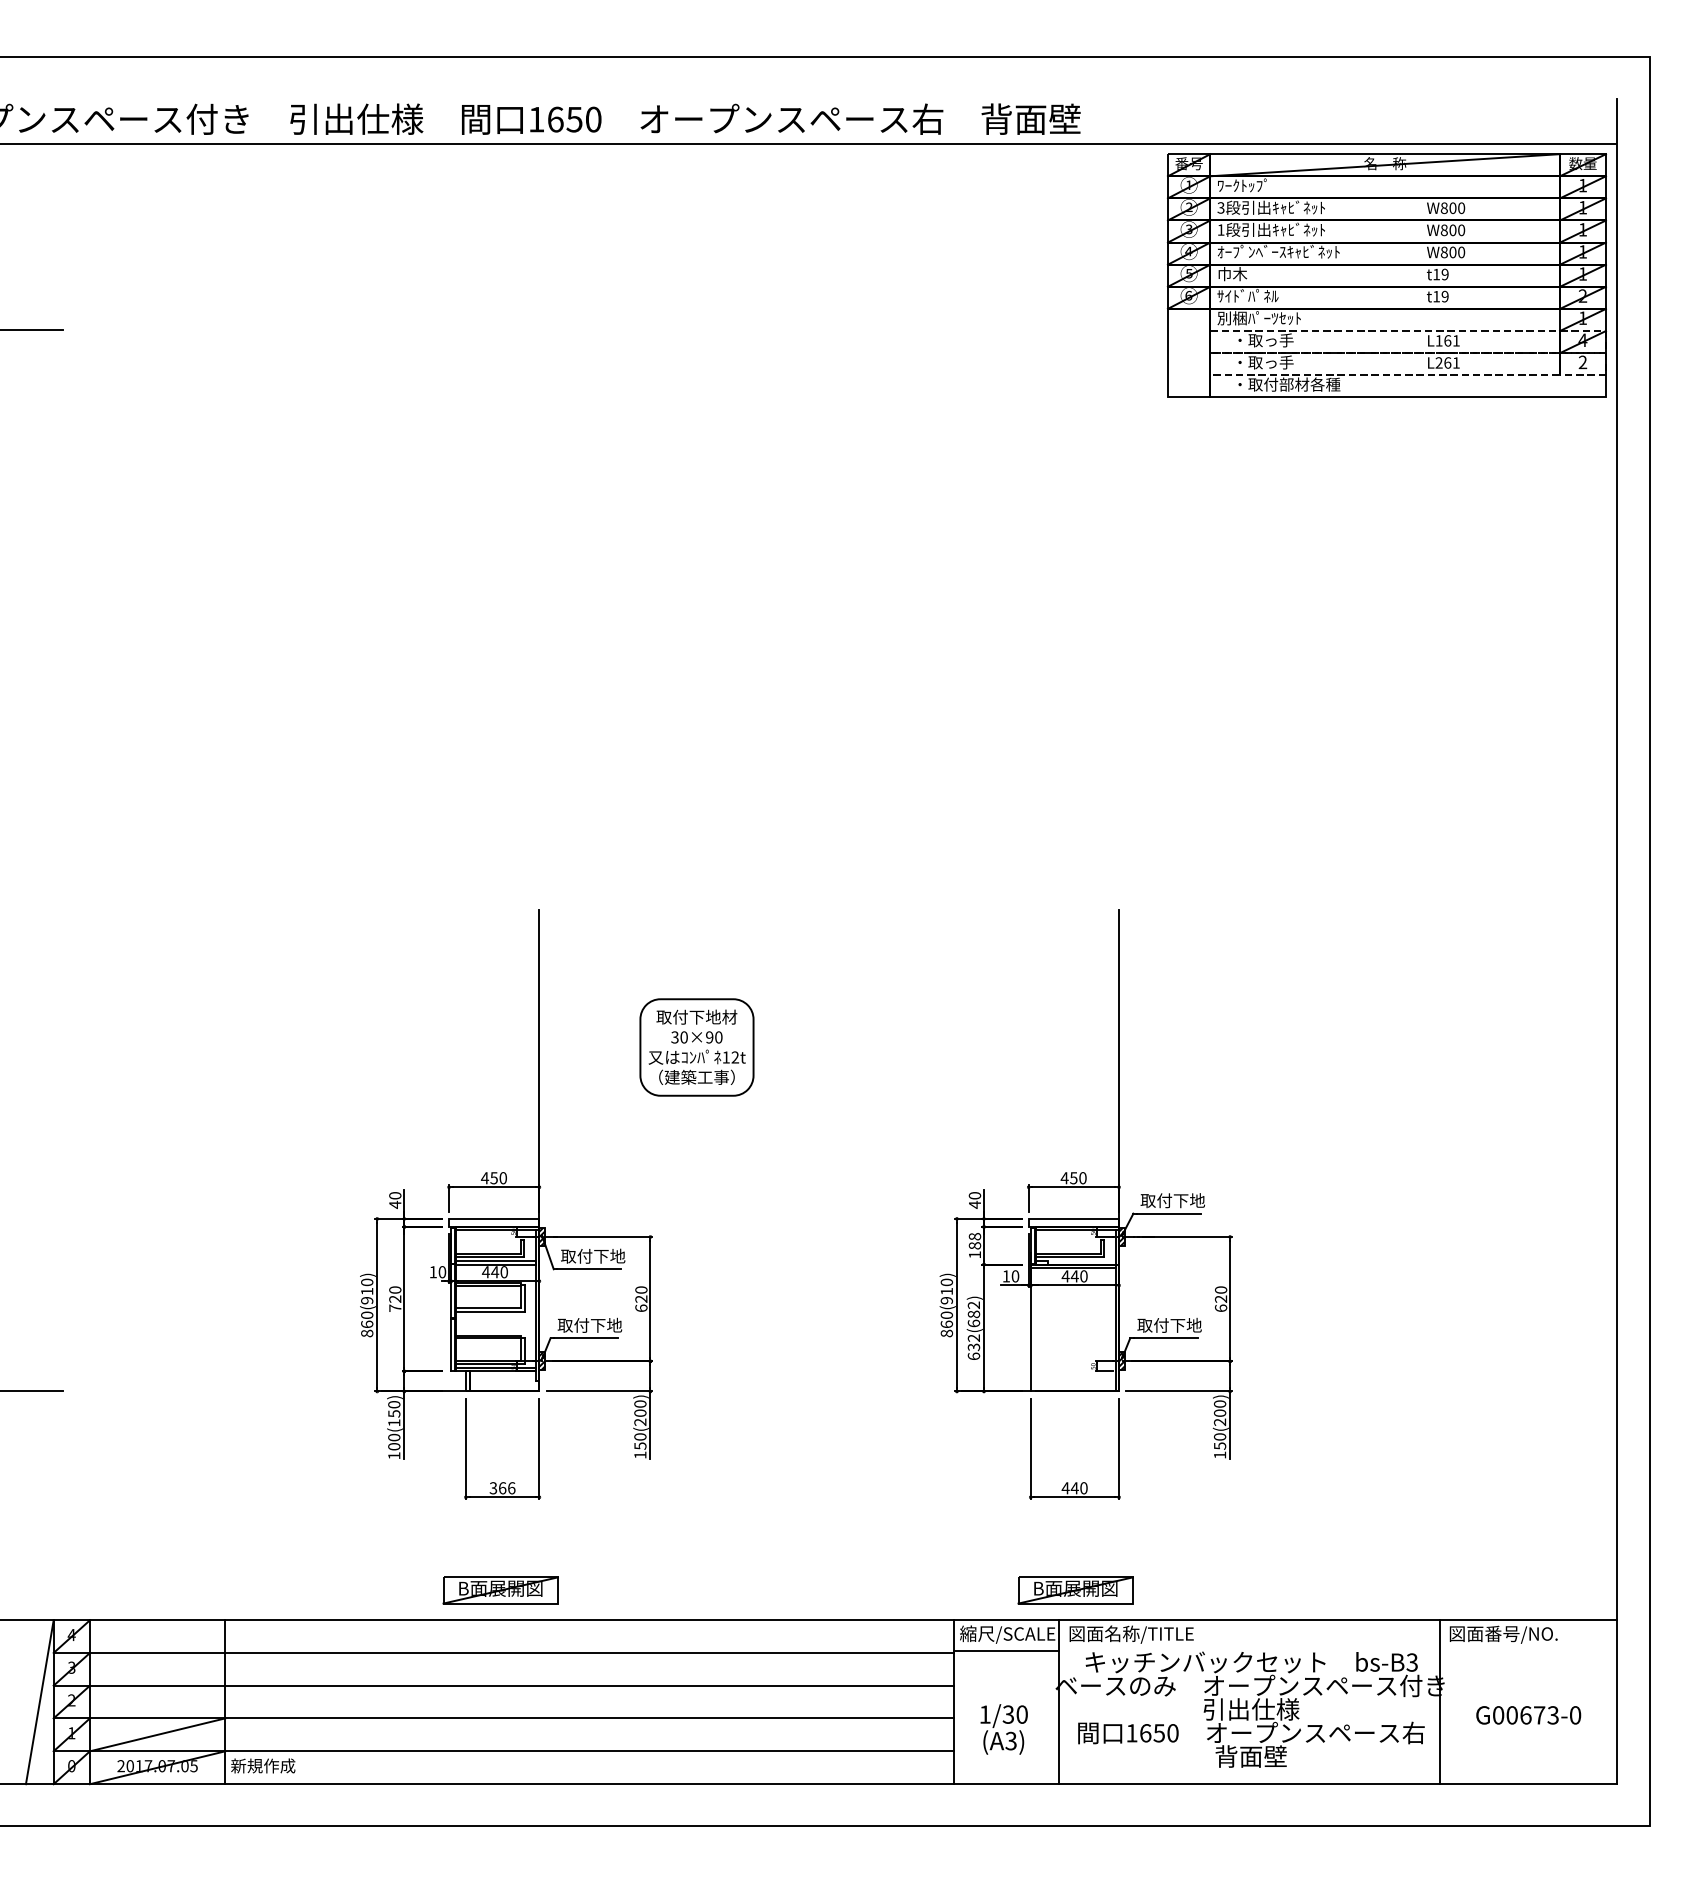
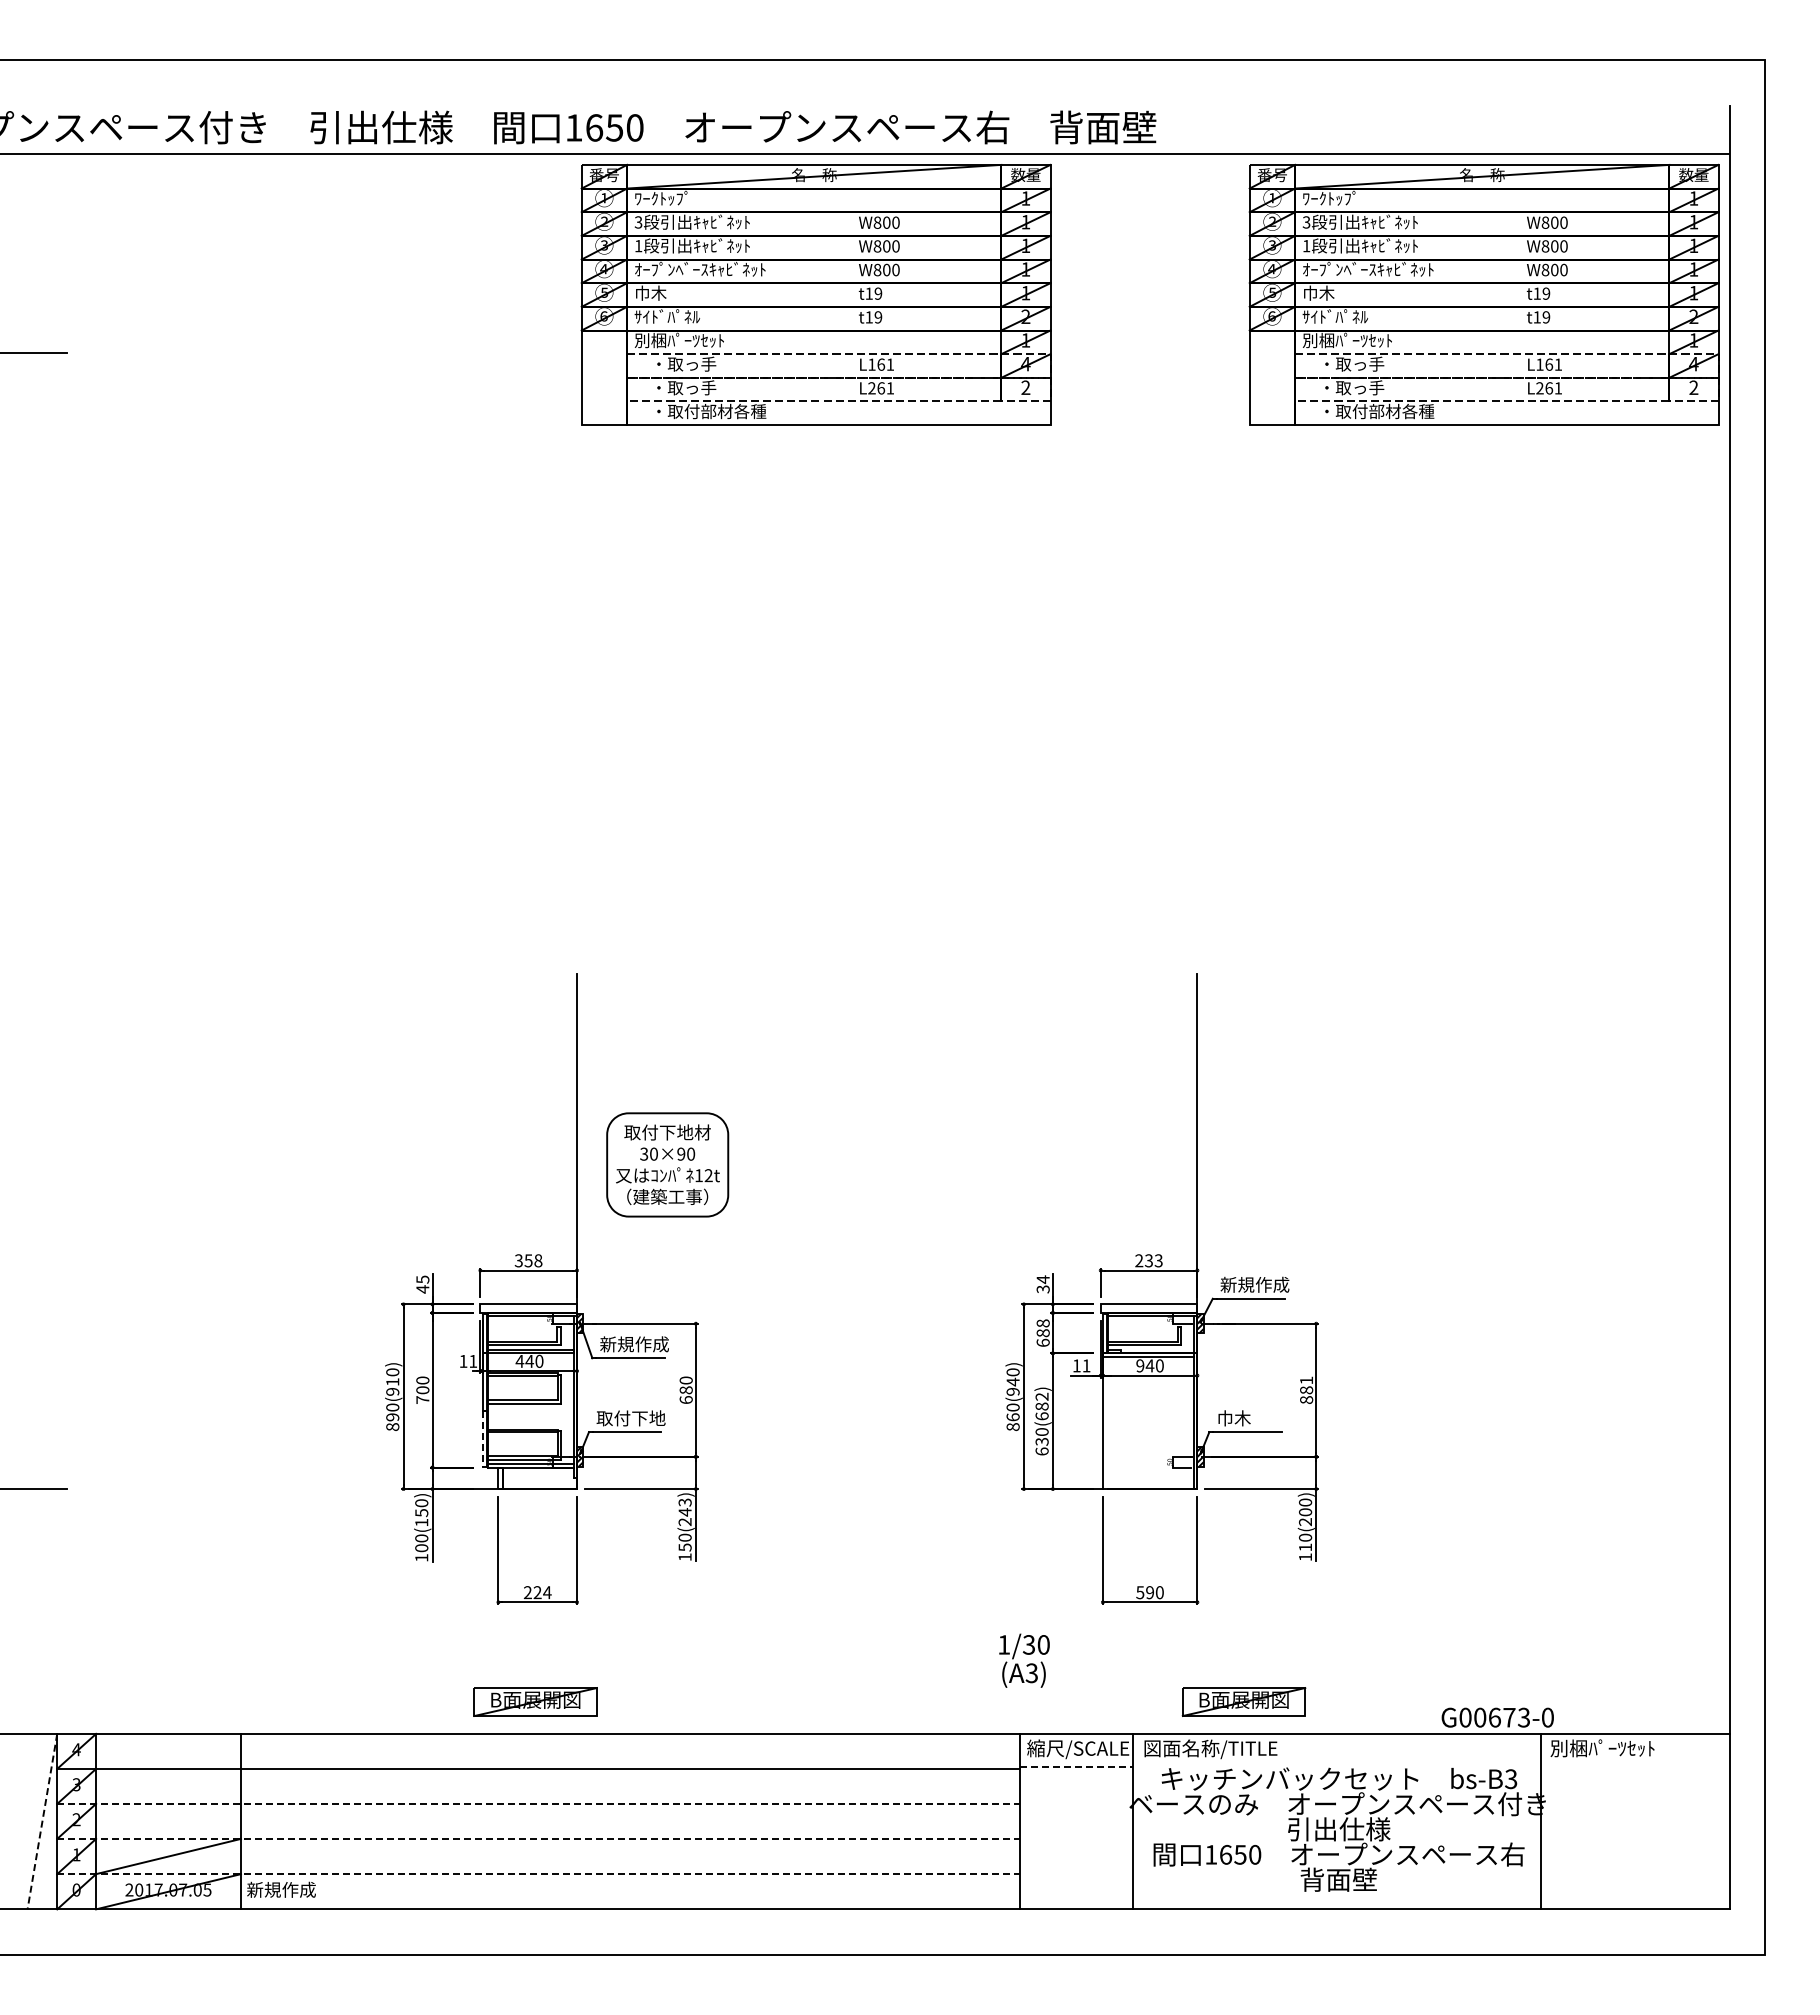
part: (762, 275) -> (815, 294), added
part: (696, 1047) -> (667, 1164), moved
text: (494, 1177) -> (528, 1260), 450 -> 358
text: (1073, 1177) -> (1148, 1260), 450 -> 233
text: (394, 1195) -> (422, 1279), 40 -> 45
text: (974, 1200) -> (1042, 1284), 40 -> 34
text: (1172, 1200) -> (1254, 1284), 取付下地 -> 新規作成
text: (974, 1254) -> (1042, 1342), 188 -> 688
text: (593, 1256) -> (634, 1344), 取付下地 -> 新規作成
text: (442, 1271) -> (473, 1360), 10 -> 11
text: (1015, 1276) -> (1086, 1365), 10 -> 11
text: (1064, 1276) -> (1139, 1365), 440 -> 940
text: (946, 1290) -> (1012, 1381), 860(910) -> 860(940)
text: (1220, 1298) -> (1306, 1389), 620 -> 881
text: (394, 1299) -> (422, 1390), 720 -> 700
text: (640, 1299) -> (685, 1390), 620 -> 680
text: (366, 1324) -> (392, 1417), 860(910) -> 890(910)
text: (1169, 1325) -> (1251, 1418), 取付下地 -> 巾木
text: (973, 1337) -> (1041, 1431), 632(682) -> 630(682)
line: (451, 1345) -> (482, 1439), solid -> dashed
text: (639, 1408) -> (684, 1507), 150(200) -> 150(243)
text: (1220, 1446) -> (1305, 1547), 150(200) -> 110(200)
text: (502, 1488) -> (537, 1592), 366 -> 224
text: (1070, 1488) -> (1145, 1592), 440 -> 590
part: (1075, 1589) -> (1243, 1701), moved
text: (1503, 1634) -> (1608, 1749), 図面番号/NO. -> 別梱ﾊﾟｰﾂｾｯﾄ
line: (1007, 1651) -> (1077, 1767), solid -> dashed
line: (503, 1685) -> (538, 1803), solid -> dashed
line: (39, 1702) -> (42, 1821), solid -> dashed
text: (1528, 1715) -> (1497, 1717), moved
line: (503, 1717) -> (538, 1838), solid -> dashed
text: (1004, 1729) -> (1024, 1660), moved
line: (503, 1751) -> (538, 1874), solid -> dashed

